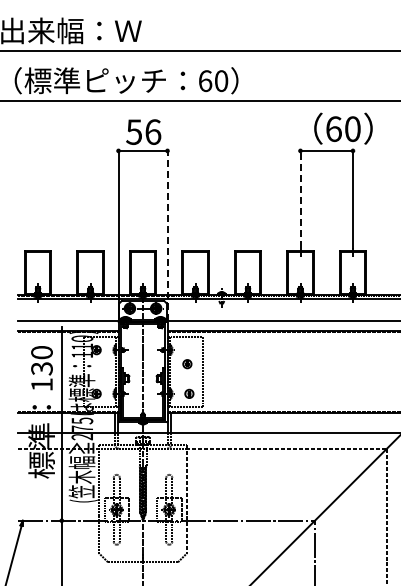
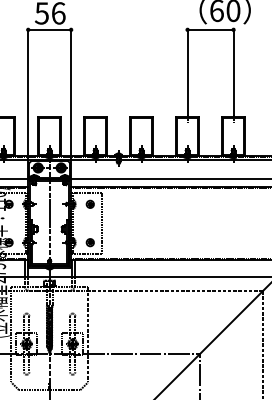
line: (300, 198) -> (187, 71), dashed -> solid
line: (167, 235) -> (71, 103), dashed -> solid
part: (187, 364) -> (90, 204), moved

